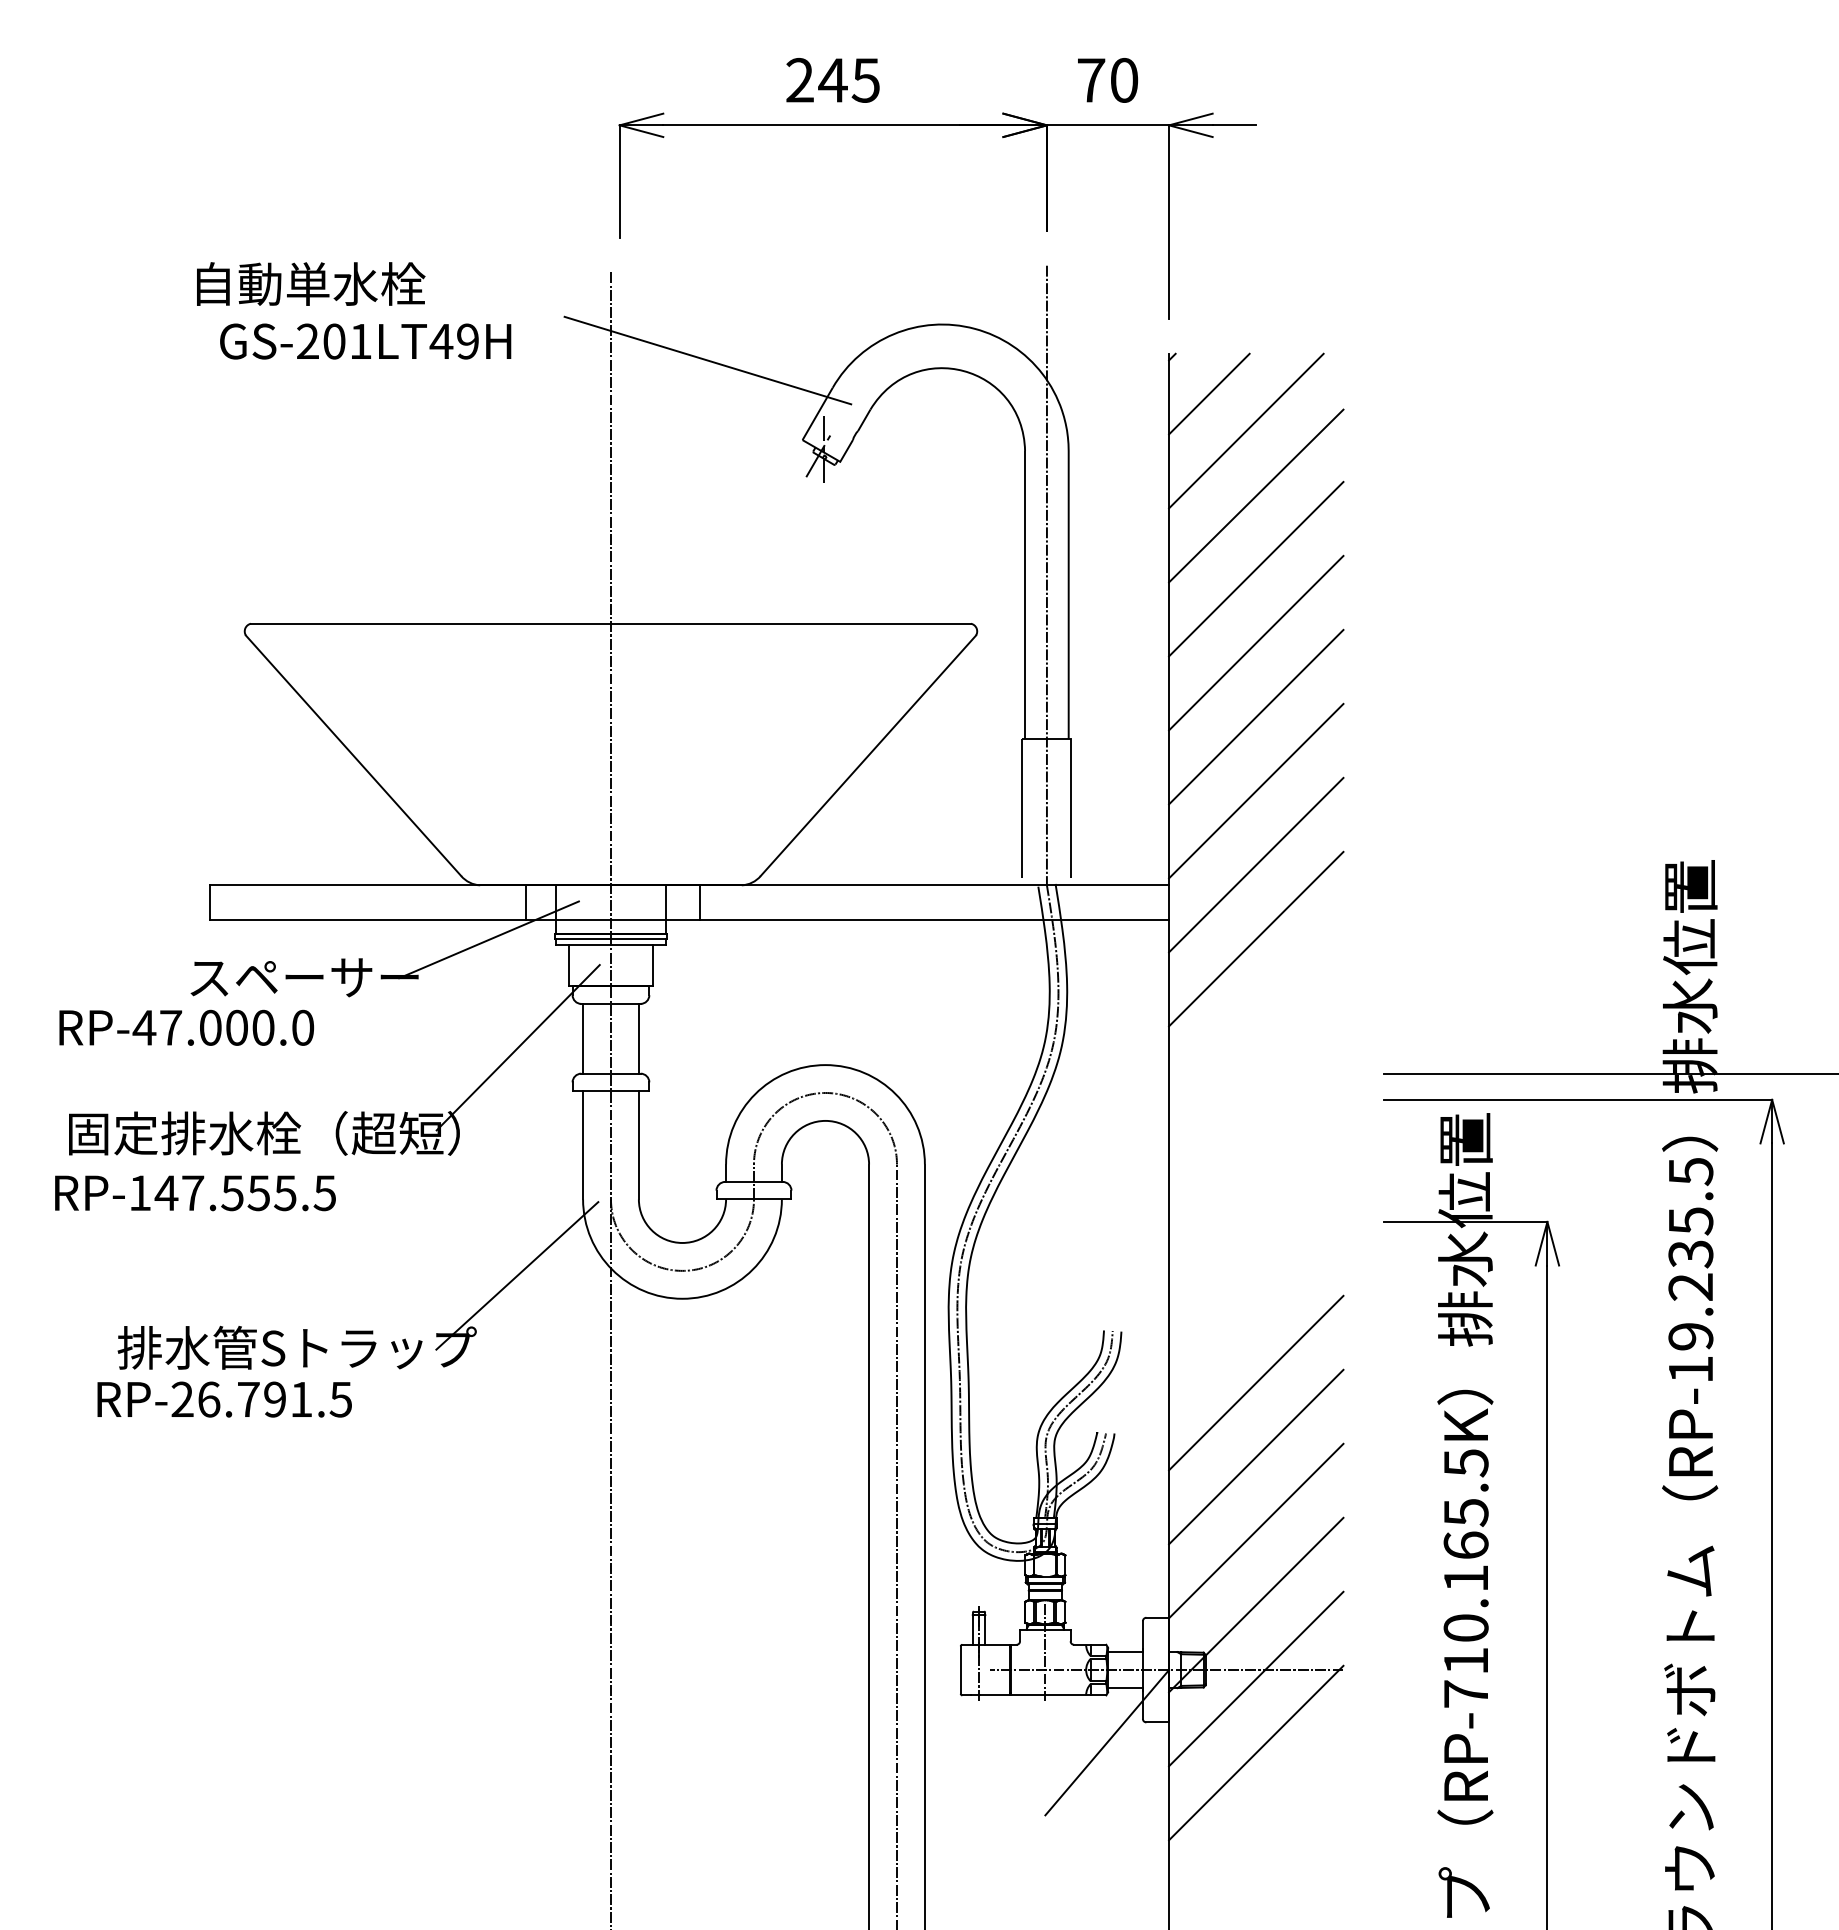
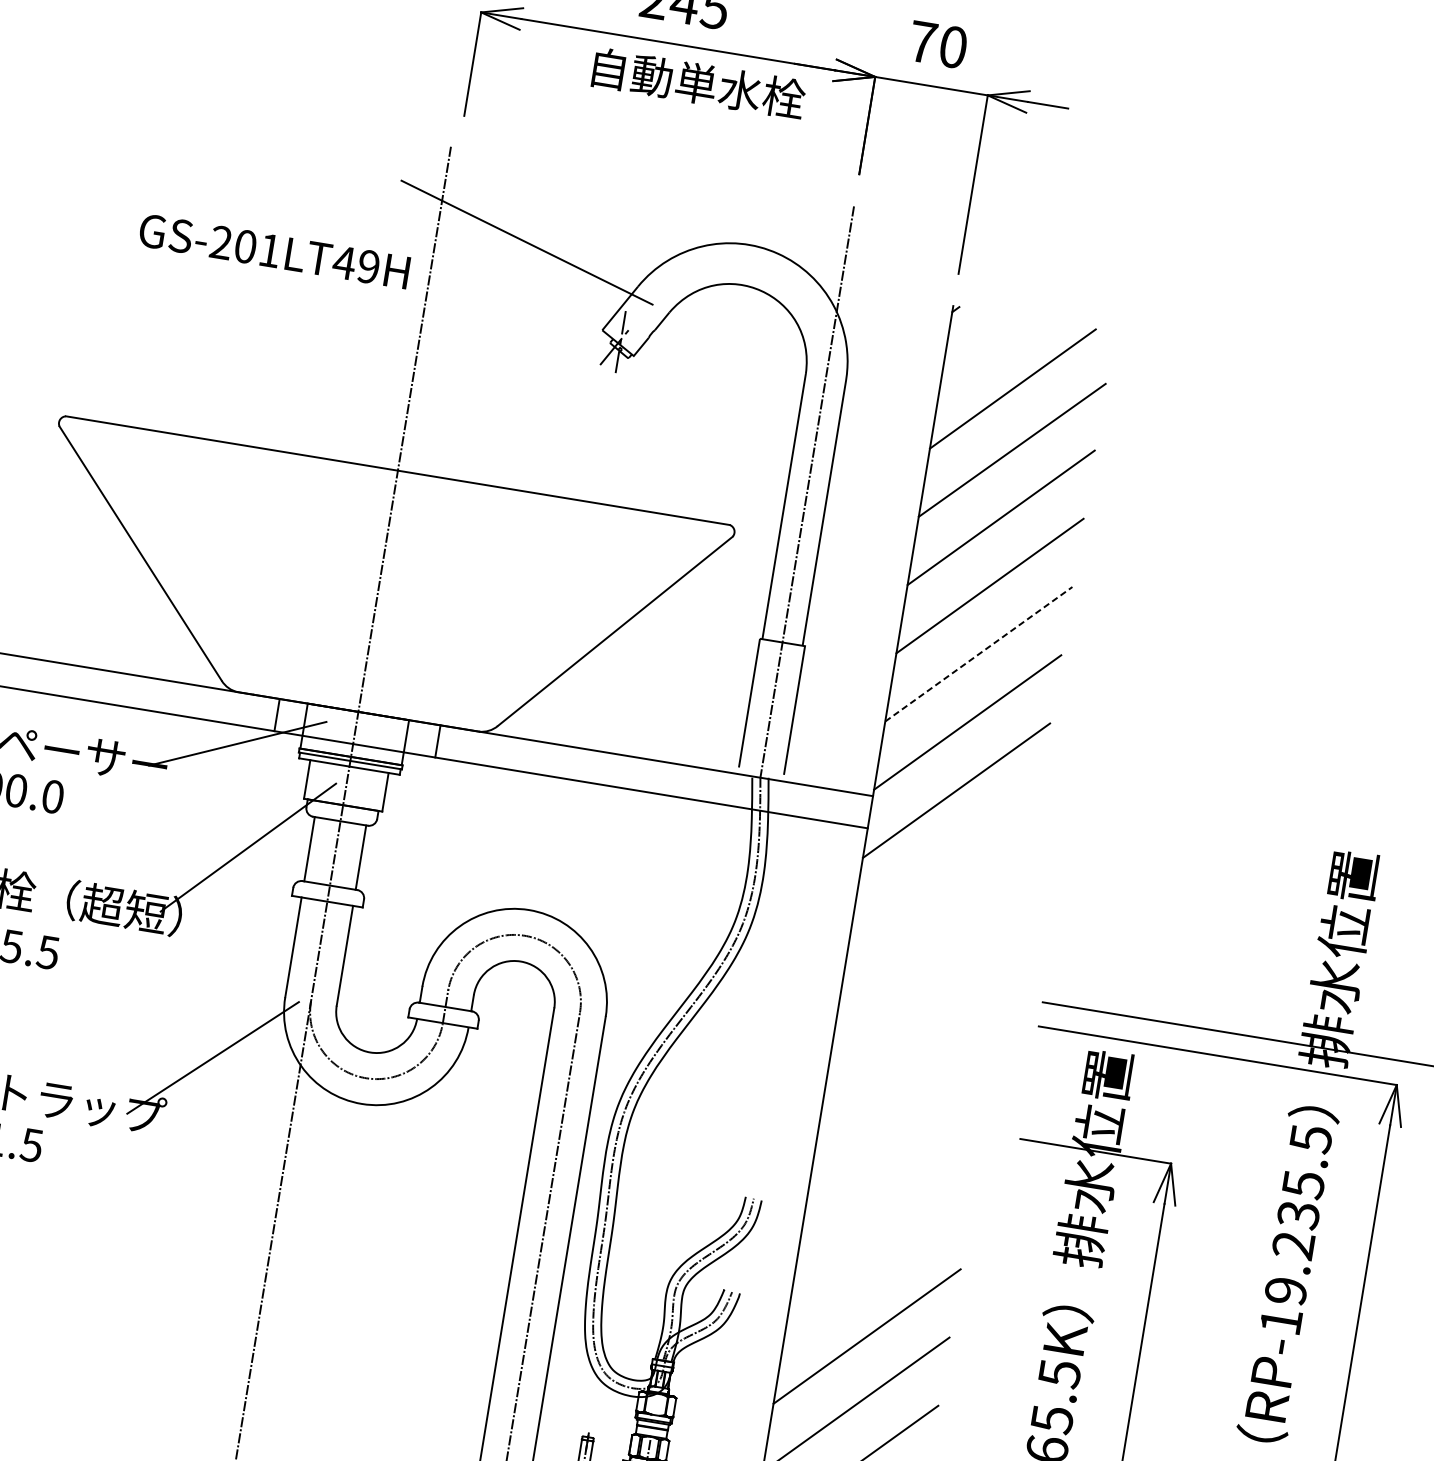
text: (311, 283) -> (699, 83), moved
text: (365, 341) -> (274, 251), moved
line: (1209, 393) -> (984, 348), removed
line: (1256, 716) -> (979, 653), solid -> dashed
line: (1256, 938) -> (945, 858), removed
line: (1256, 1382) -> (878, 1267), removed

